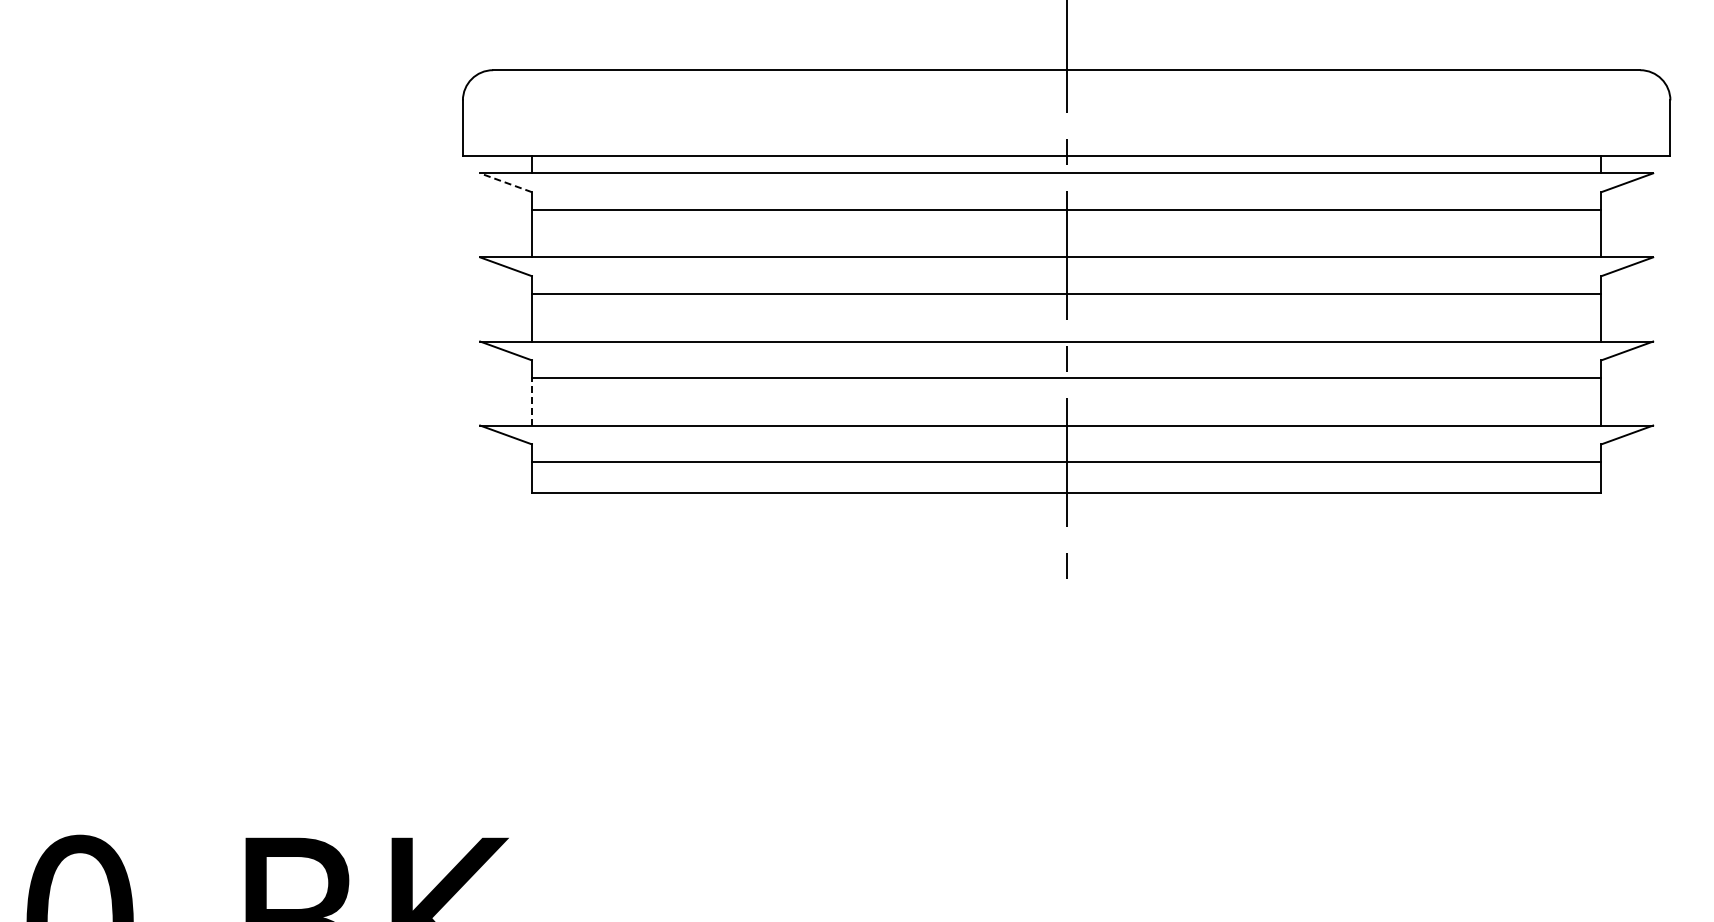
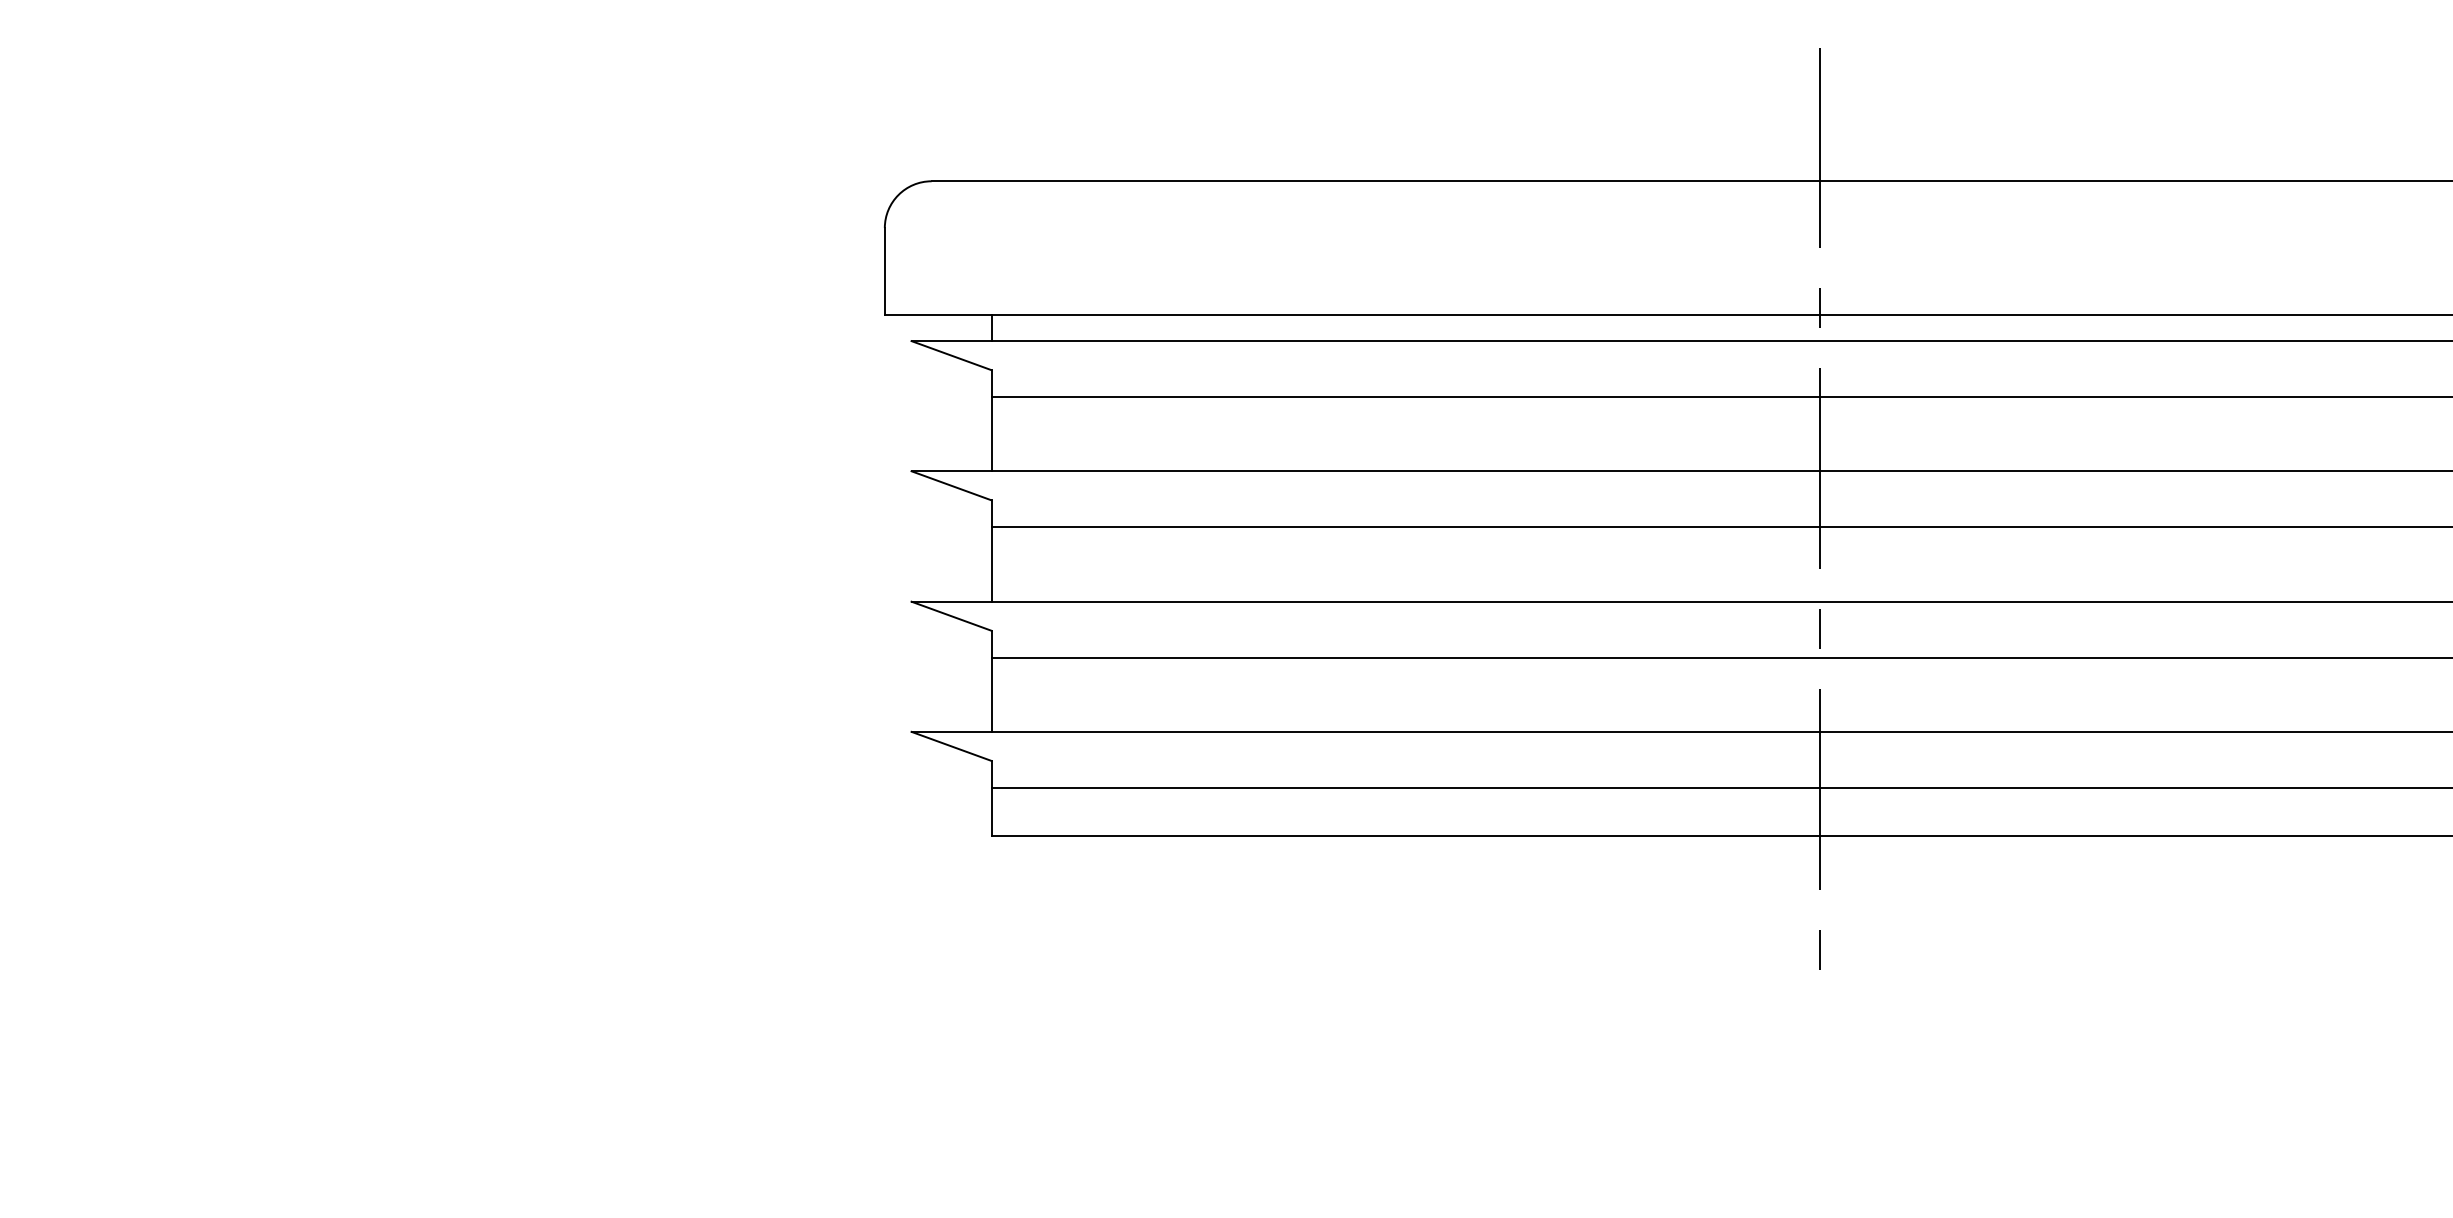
line: (506, 182) -> (952, 355), dashed -> solid
line: (531, 401) -> (991, 694), dashed -> solid

